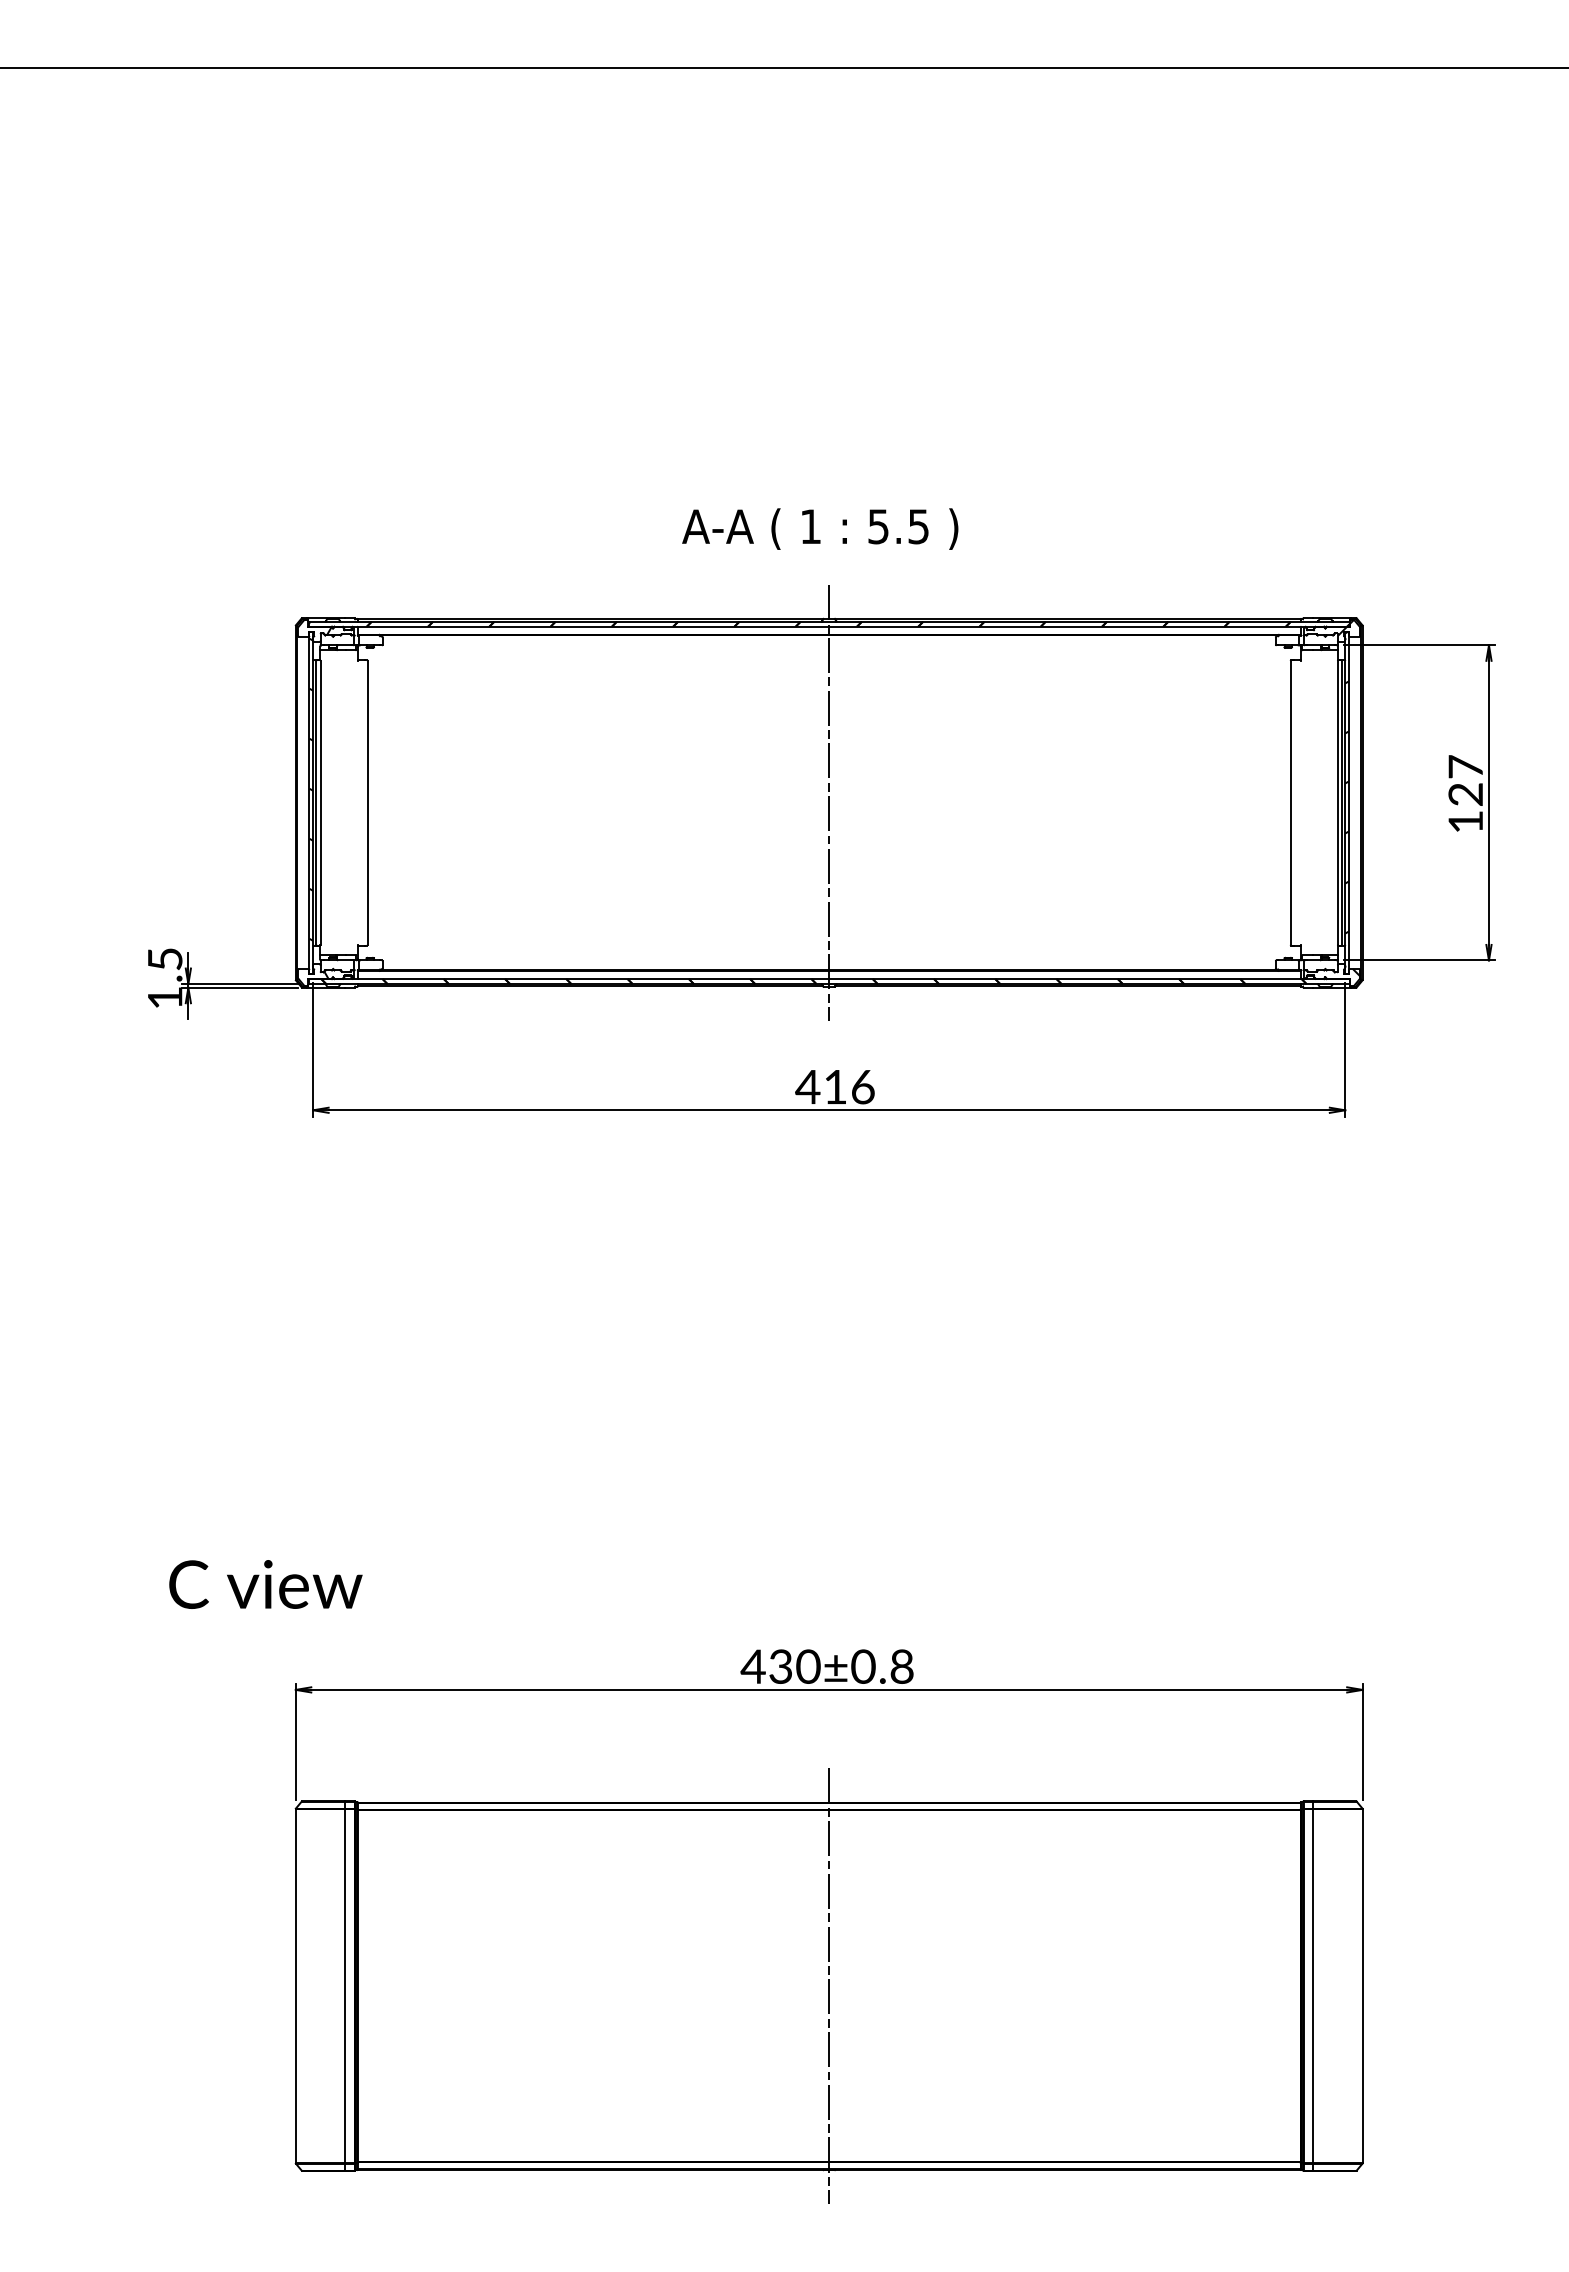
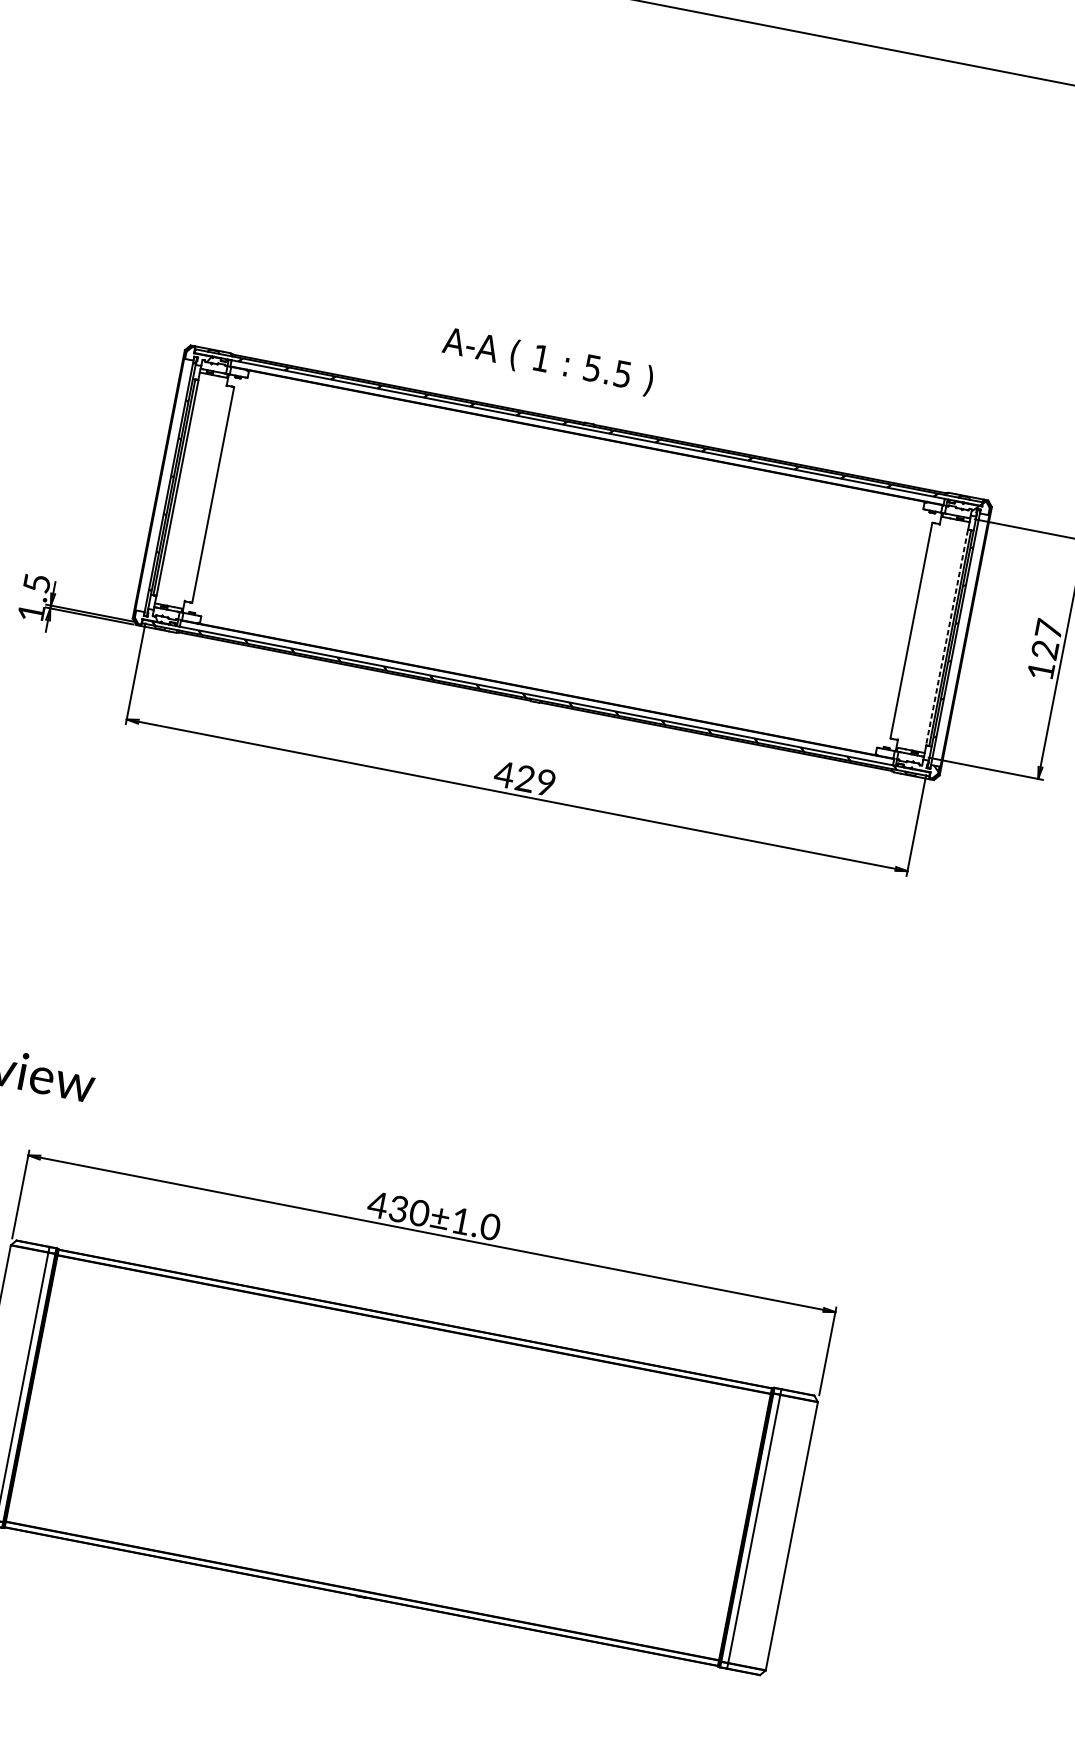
text: (820, 528) -> (548, 361), moved
line: (829, 802) -> (562, 562), removed
line: (1337, 802) -> (946, 637), solid -> dashed
text: (849, 1086) -> (535, 780), 416 -> 429
text: (882, 1666) -> (475, 1223), 430±0.8 -> 430±1.0
line: (829, 1985) -> (388, 1457), removed

